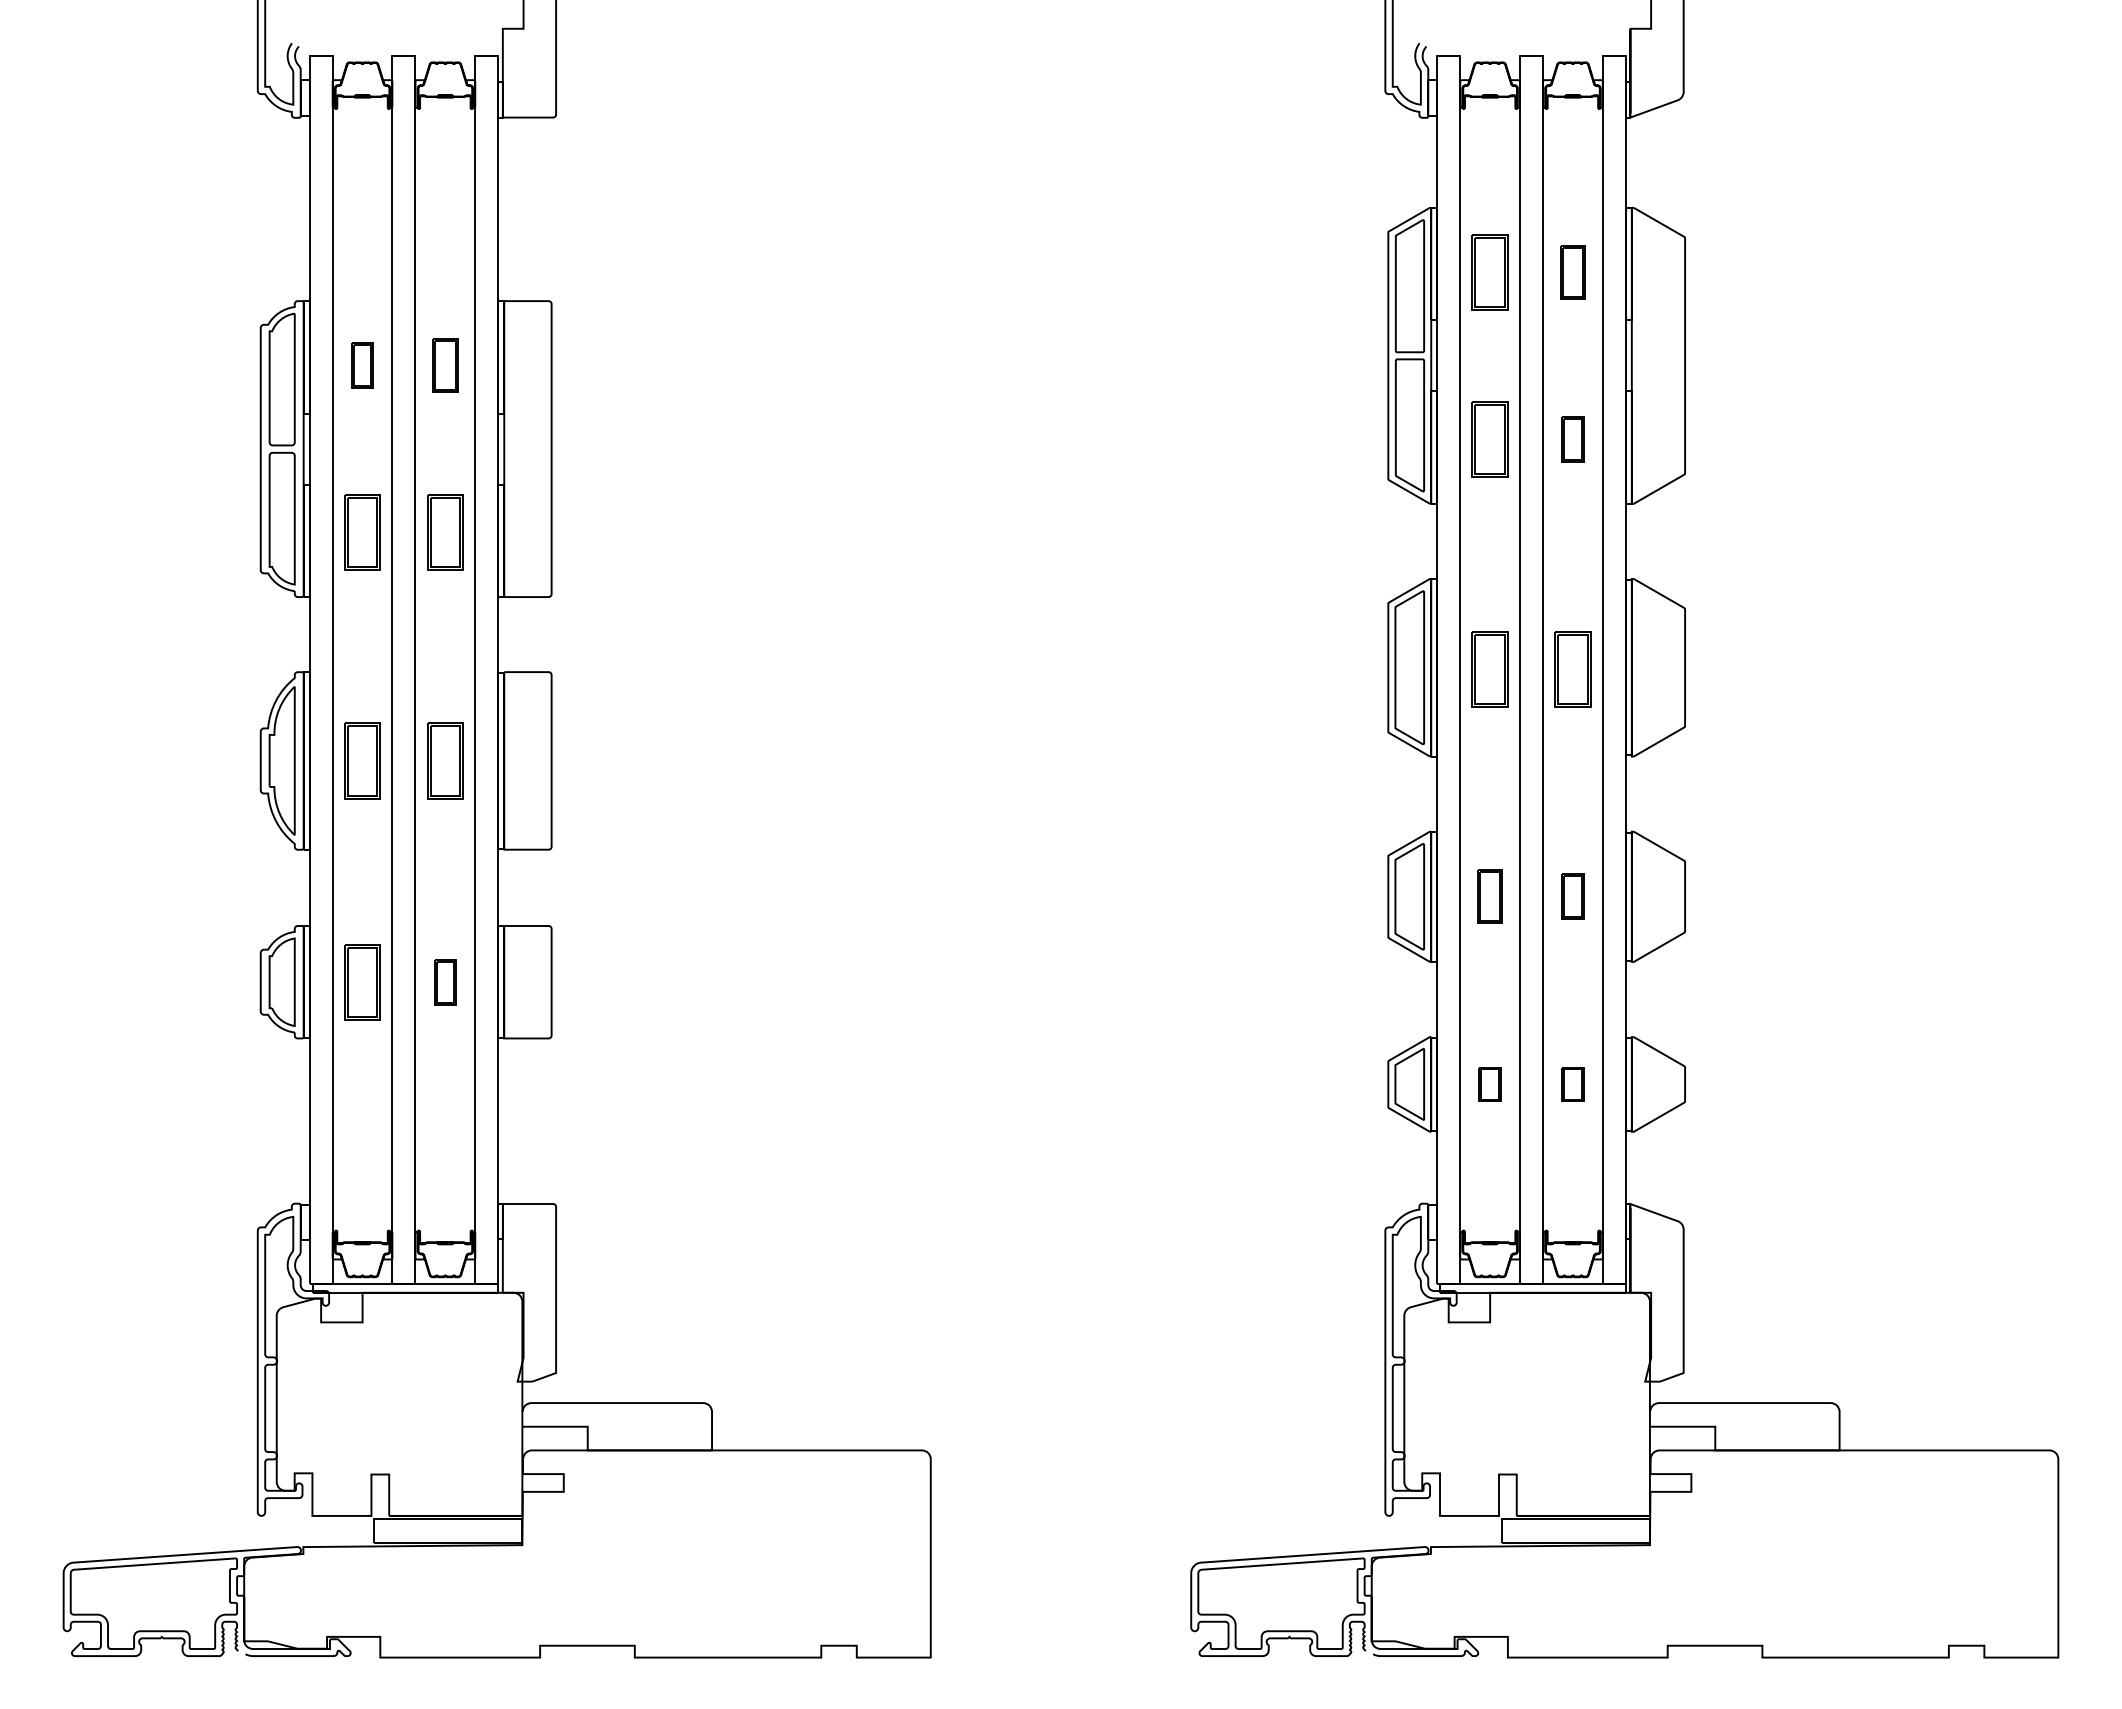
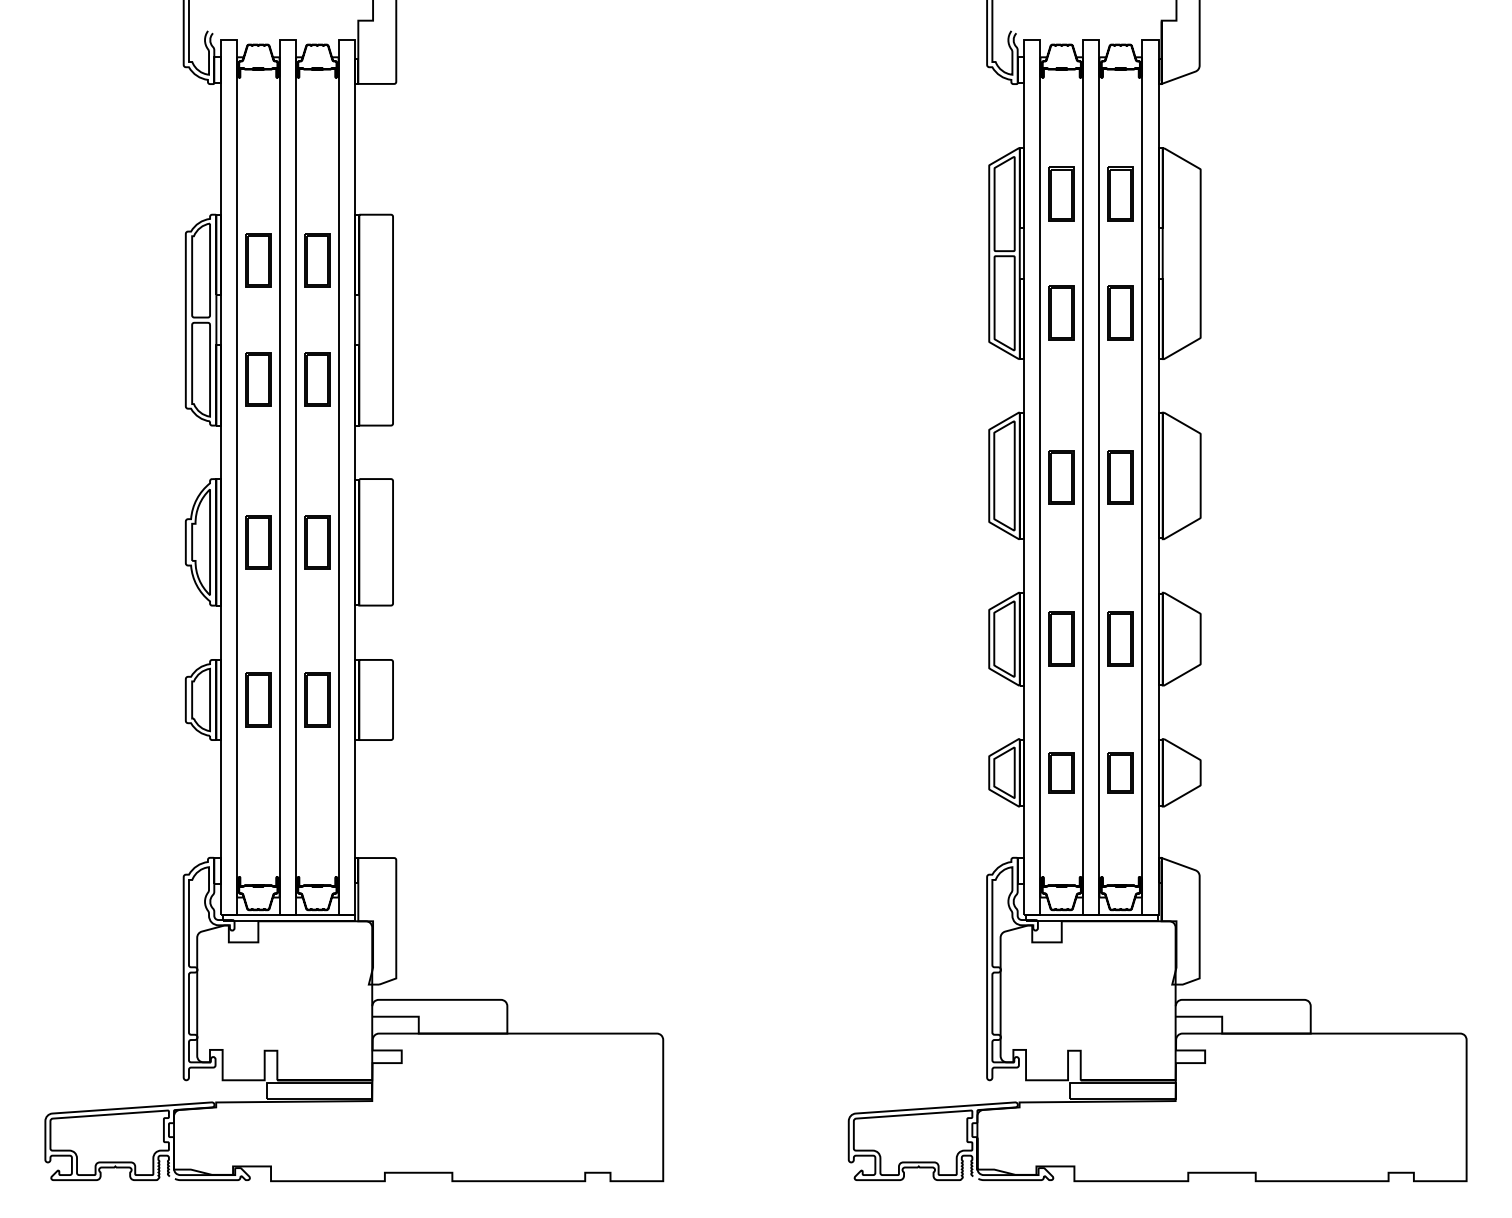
part: (1572, 272) -> (1120, 194), size x1.43
part: (362, 365) -> (258, 260), size x1.67
part: (445, 365) -> (317, 260), size x1.43
part: (1572, 439) -> (1120, 313), size x1.67
part: (1489, 896) -> (1061, 638), size x1.43
part: (1572, 896) -> (1120, 638), size x1.67
part: (445, 982) -> (317, 700), size x1.67
part: (1489, 1084) -> (1061, 772), size x1.67
part: (1572, 1084) -> (1120, 772), size x1.67

